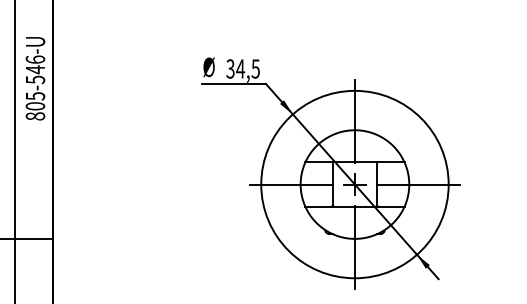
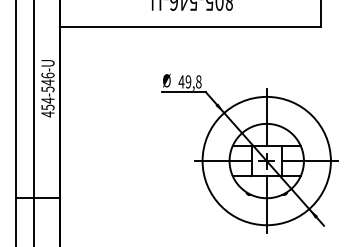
text: (242, 68) -> (189, 81), 34,5 -> 49,8
text: (34, 106) -> (47, 107), 805-546-U -> 454-546-U

